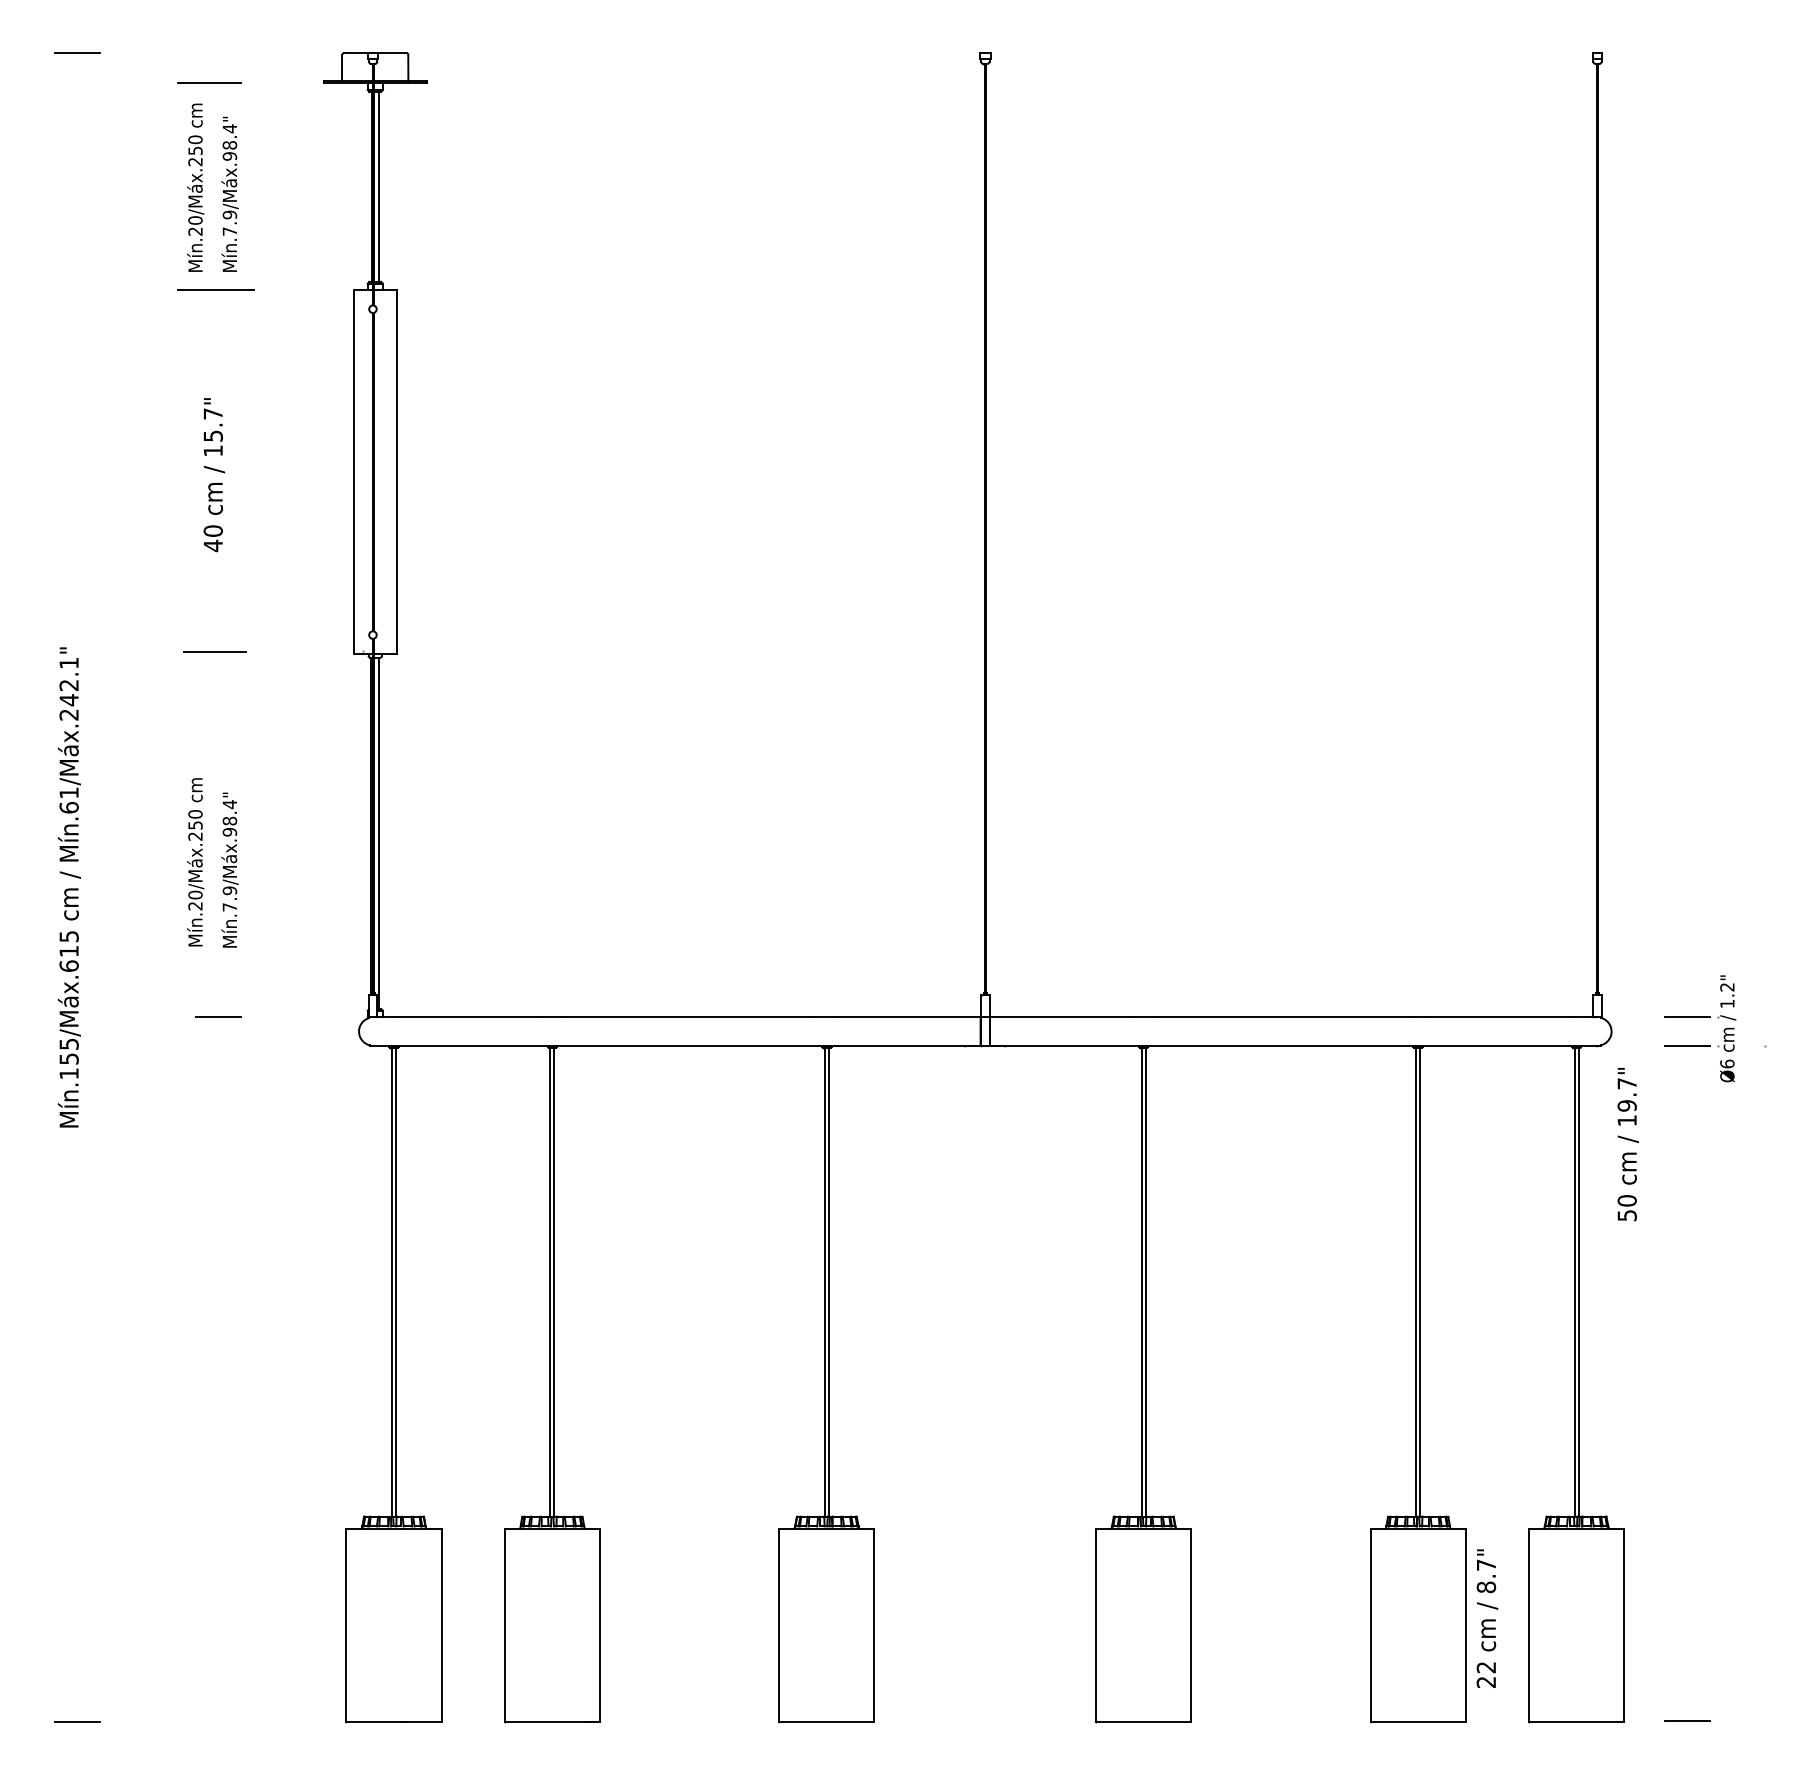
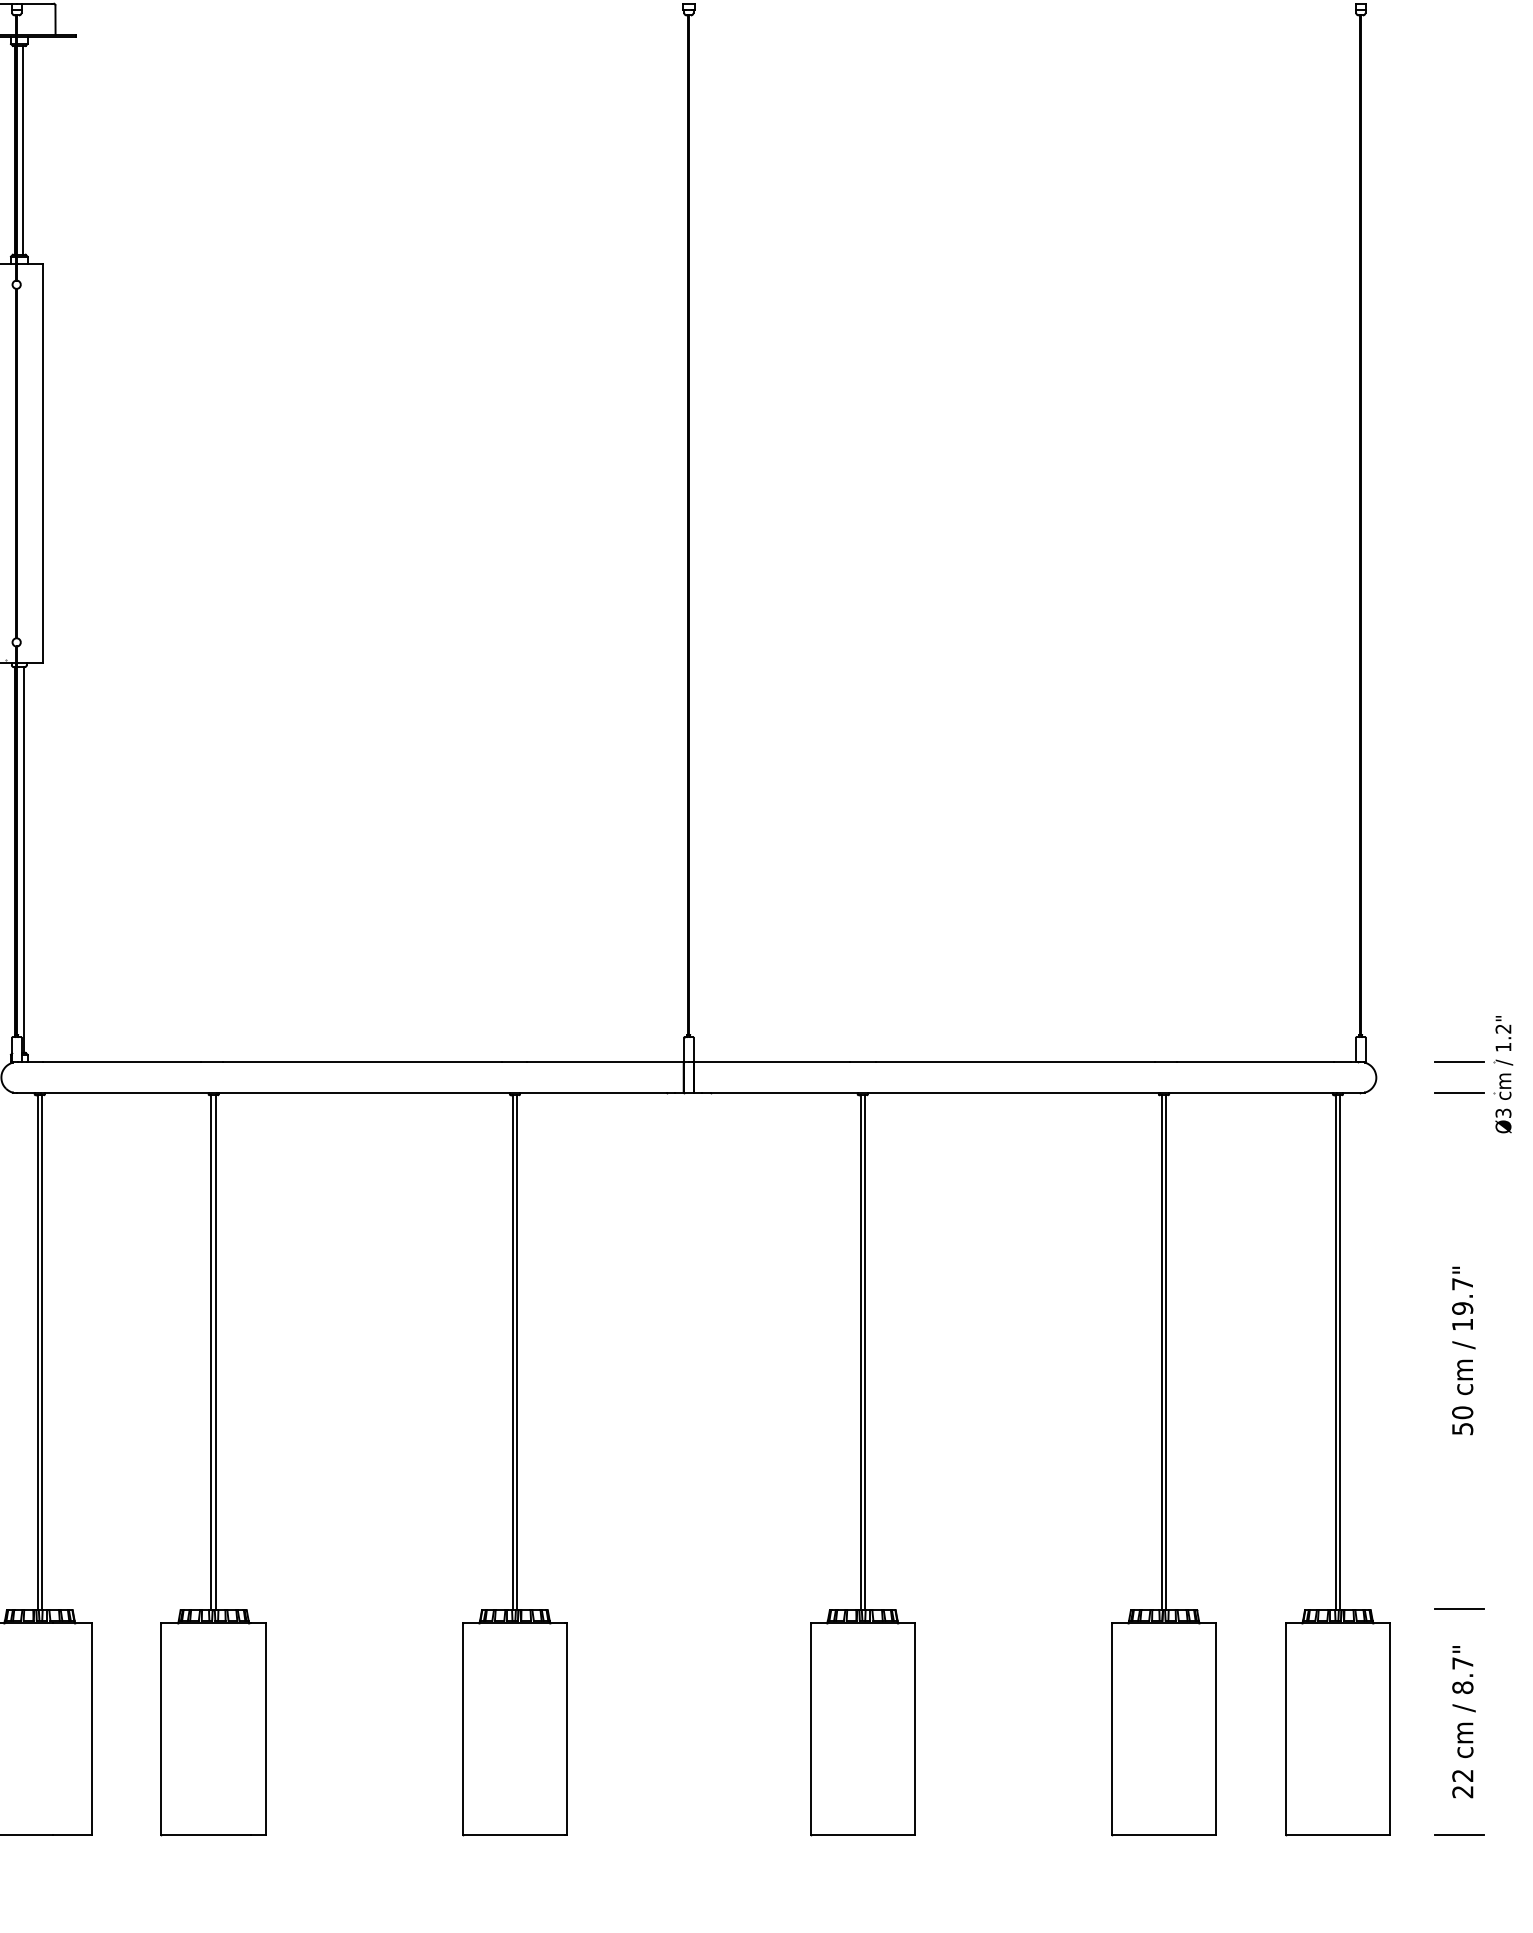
text: (1727, 1063) -> (1503, 1112), Ø6 -> Ø3
text: (1627, 1144) -> (1462, 1350), moved
line: (1686, 1515) -> (1458, 1608), added
text: (1487, 1618) -> (1464, 1721), moved

